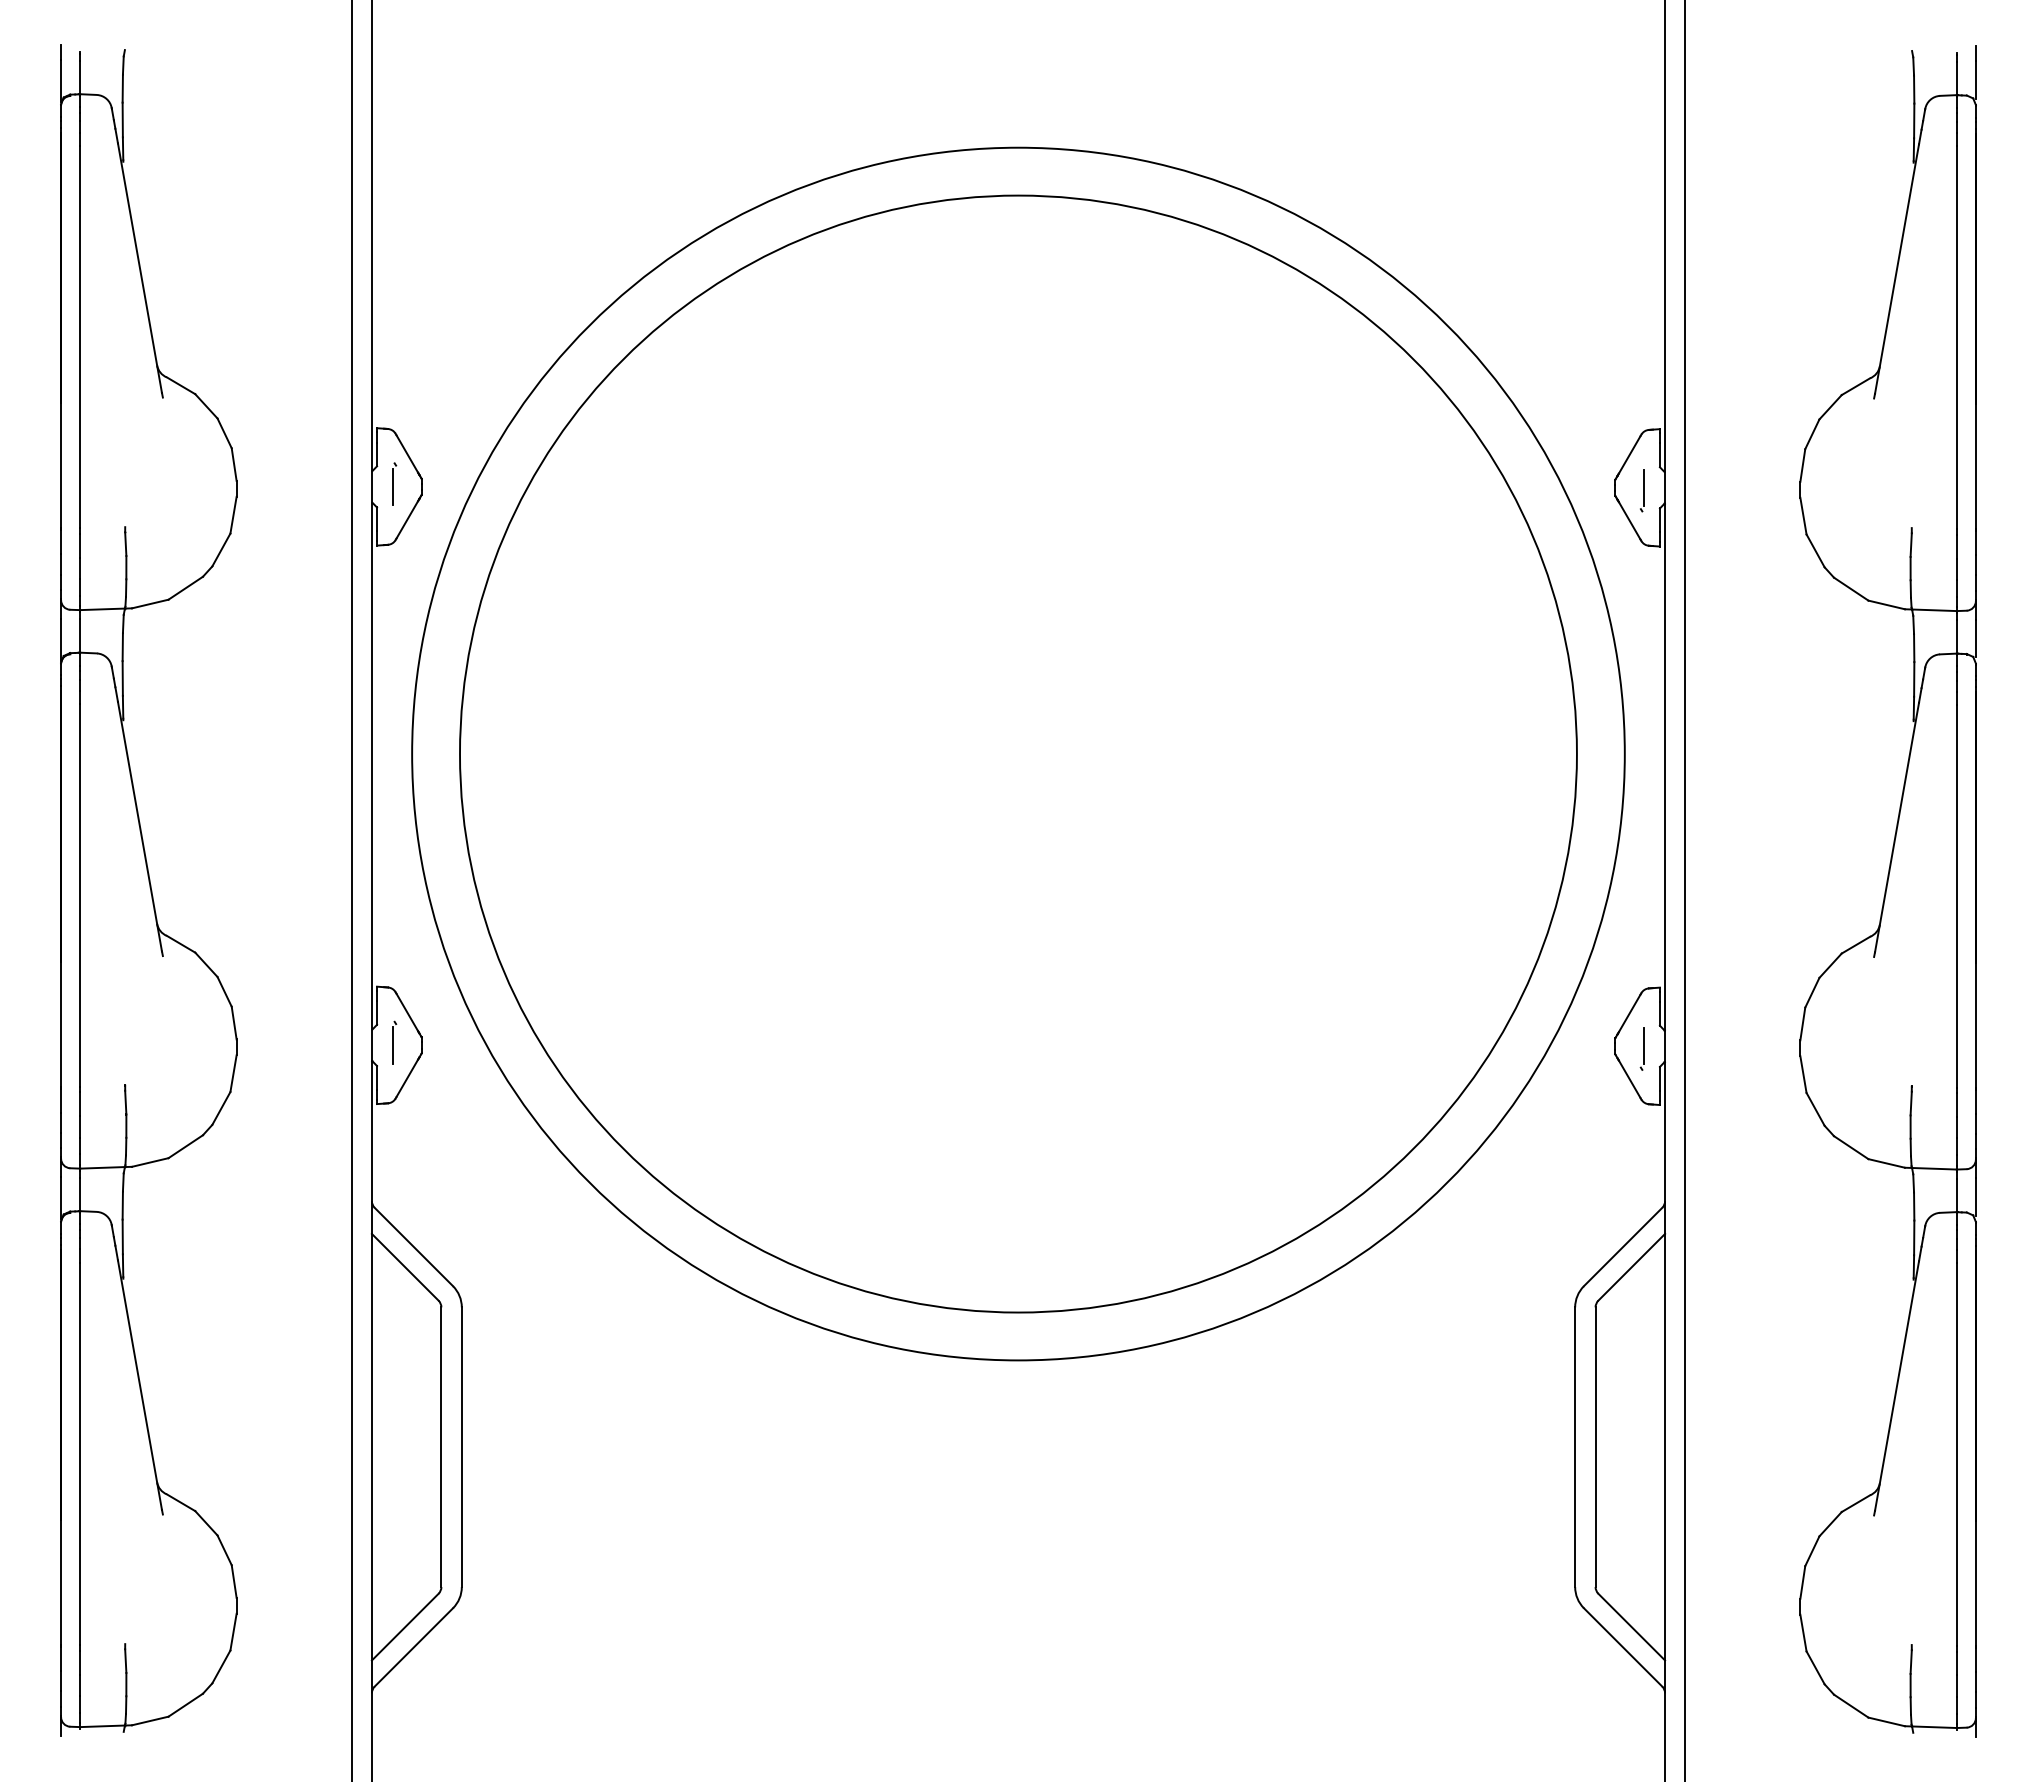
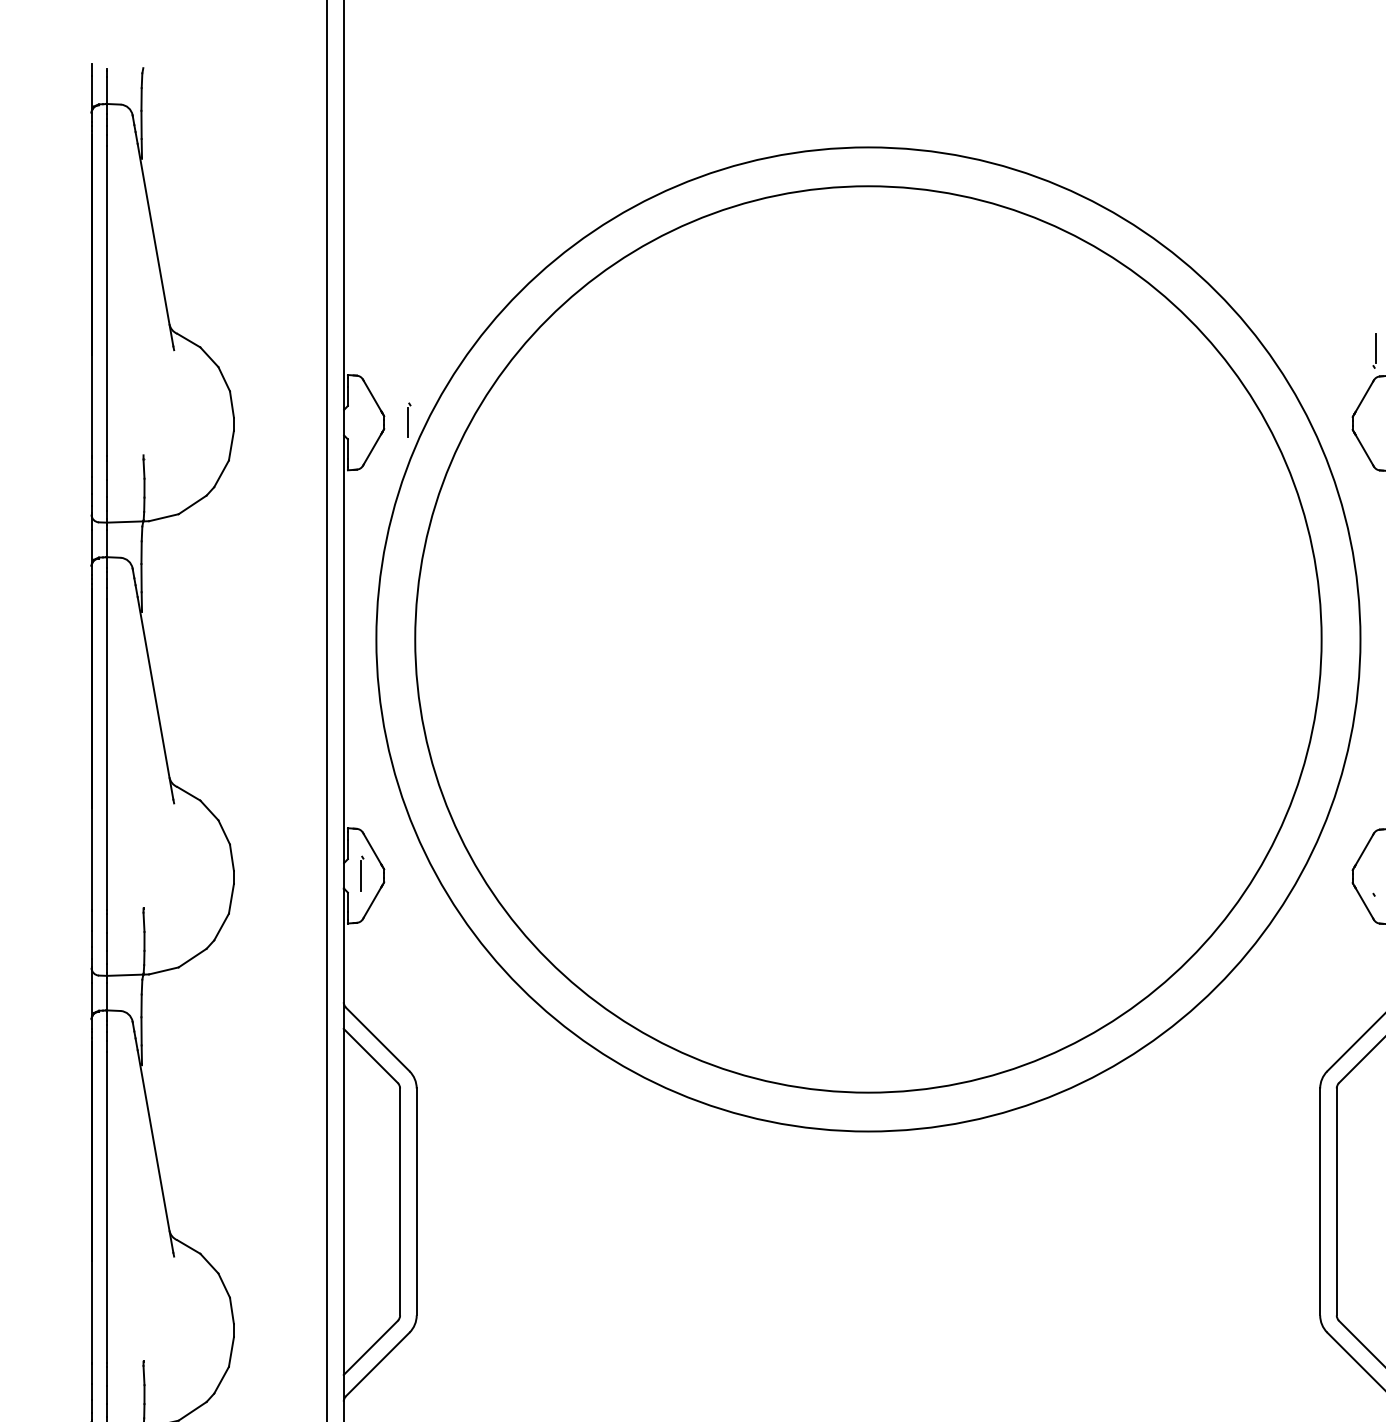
part: (394, 483) -> (409, 419), moved
part: (1642, 490) -> (1374, 350), moved
line: (1644, 1046) -> (1376, 876), removed

